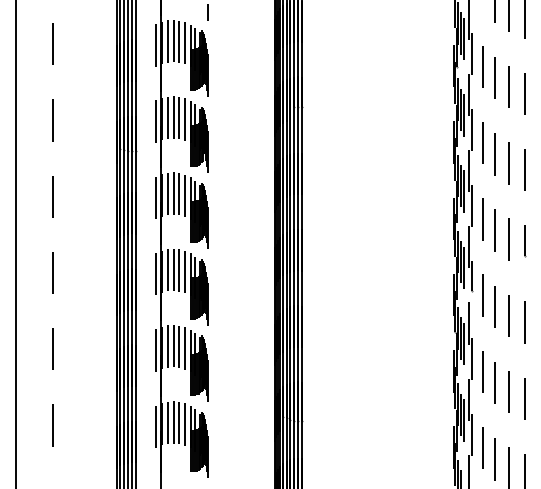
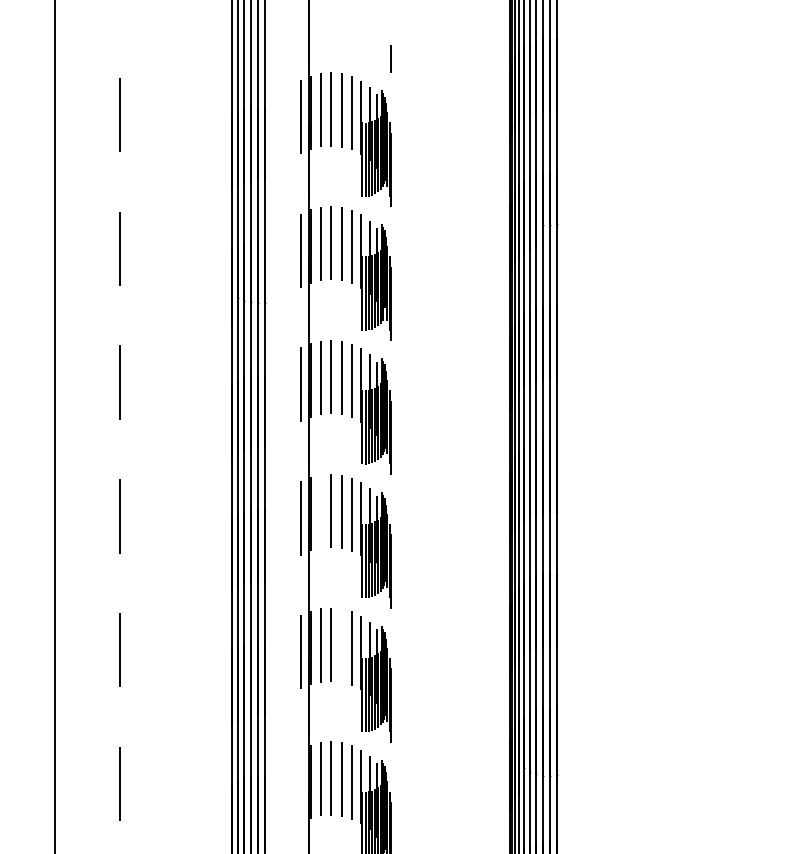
line: (167, 270) -> (320, 511), removed
line: (179, 346) -> (341, 645), removed
line: (156, 426) -> (301, 785), removed

